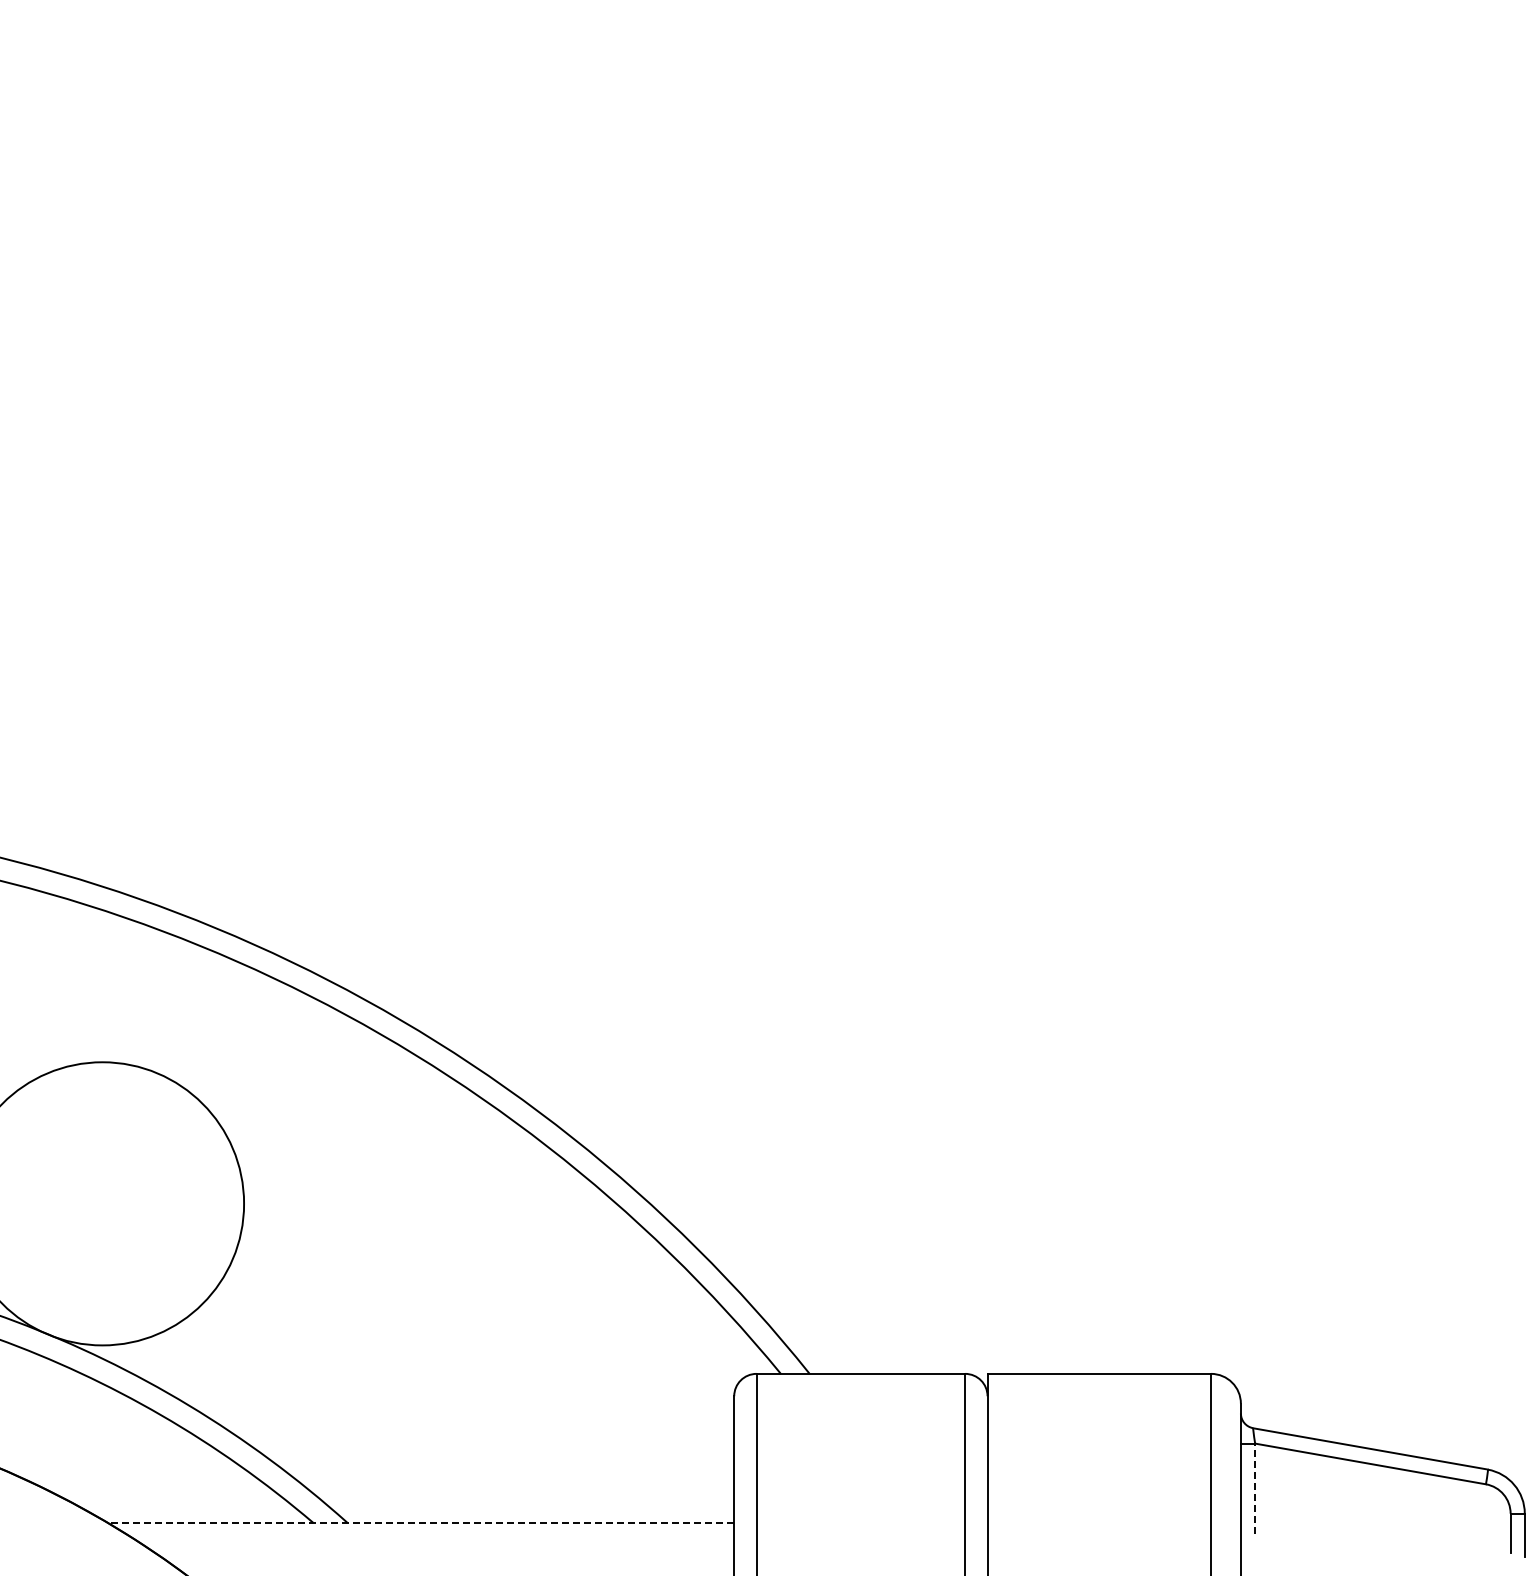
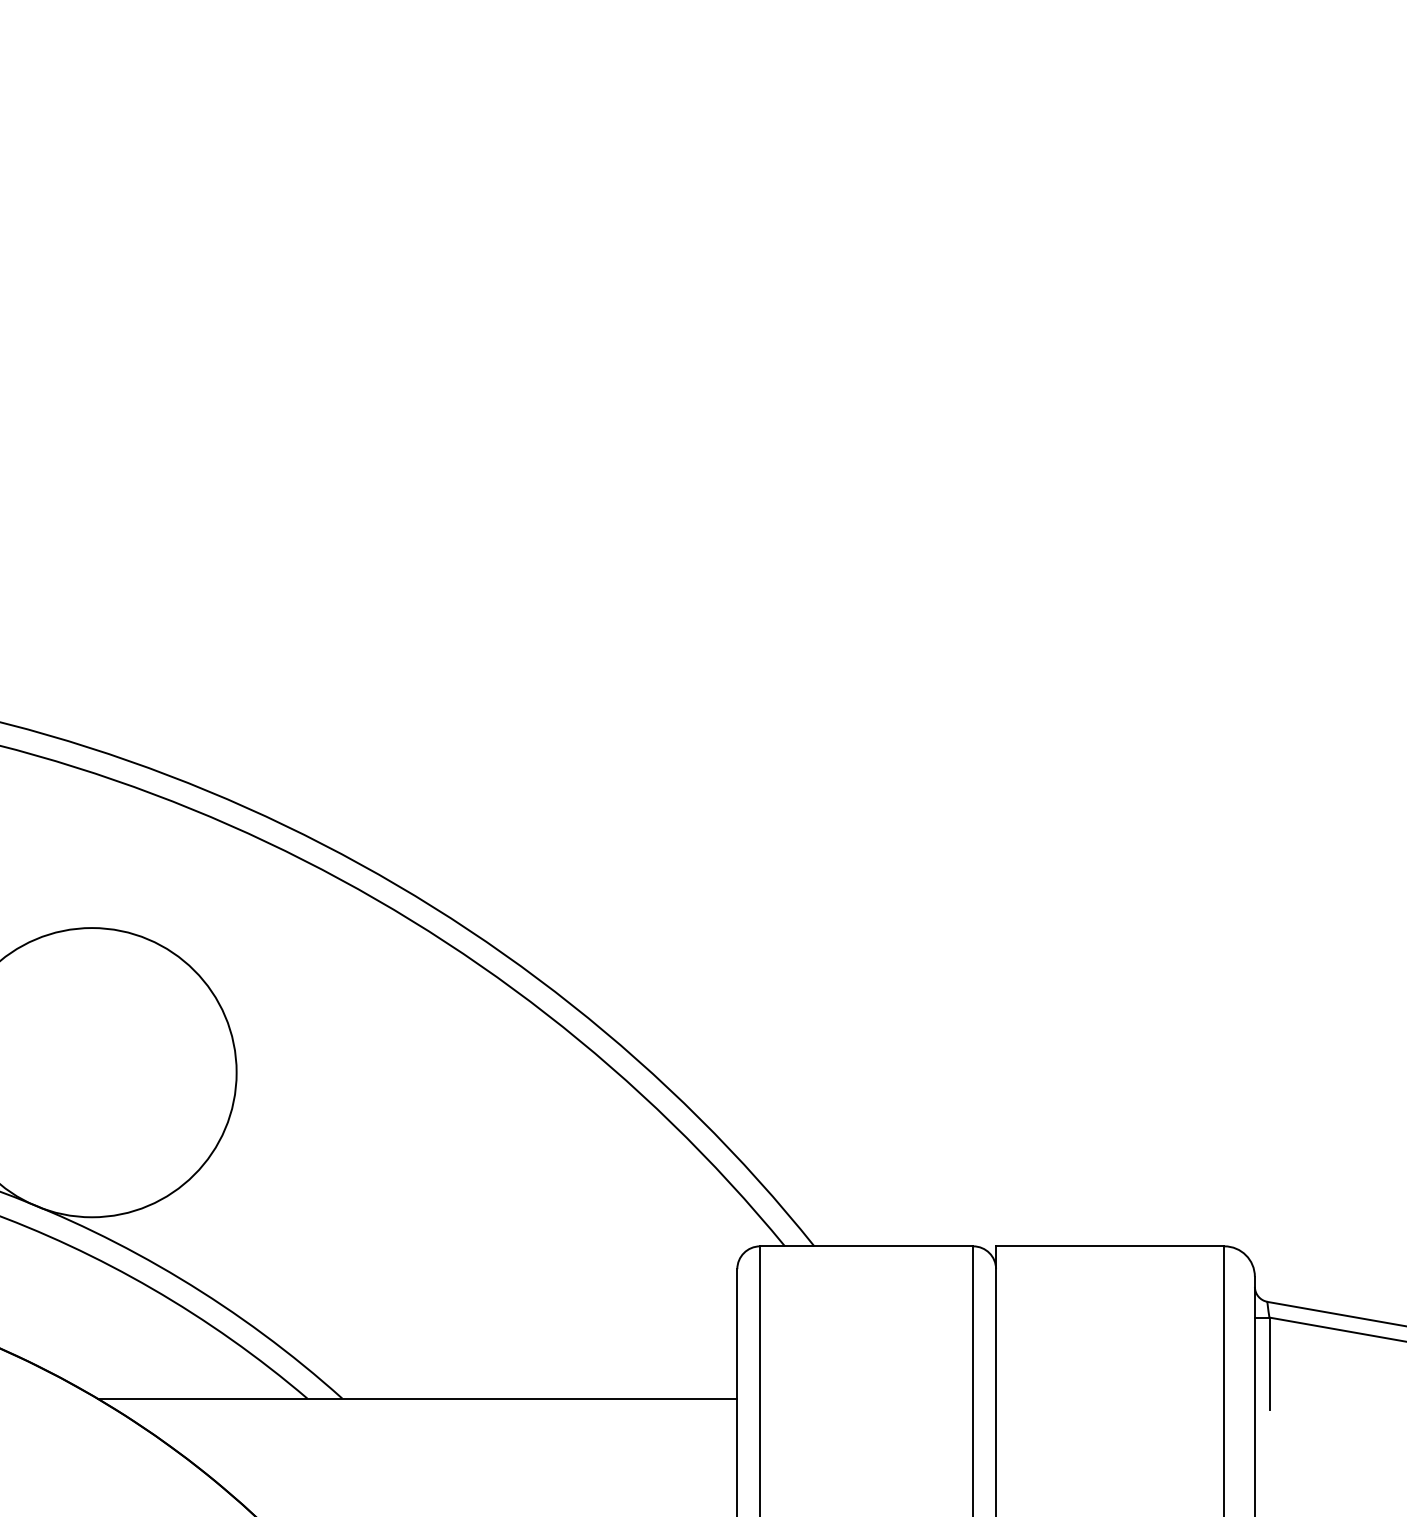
line: (1255, 1488) -> (1269, 1363), dashed -> solid
line: (420, 1522) -> (416, 1398), dashed -> solid

